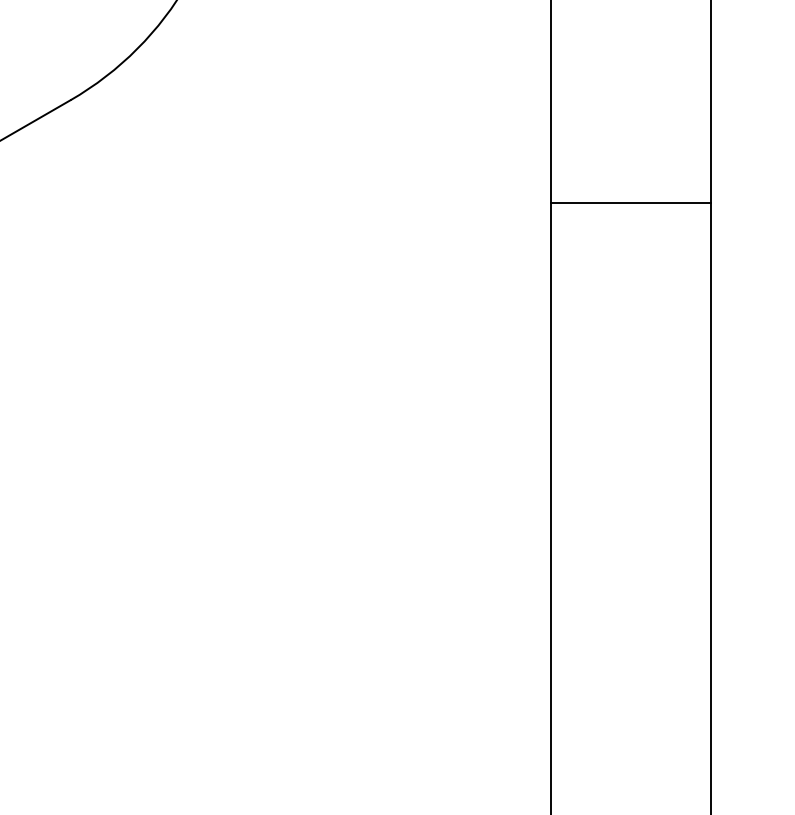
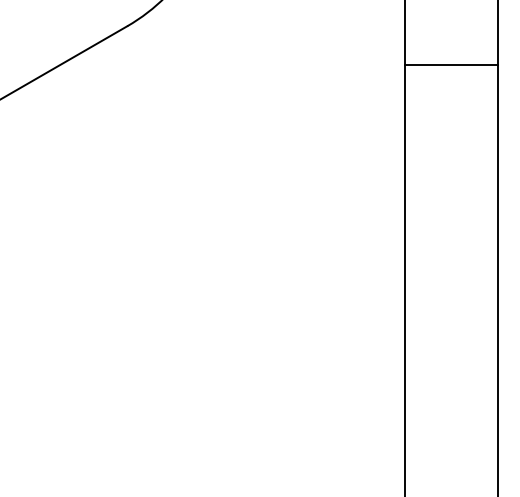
line: (631, 202) -> (451, 64), moved

